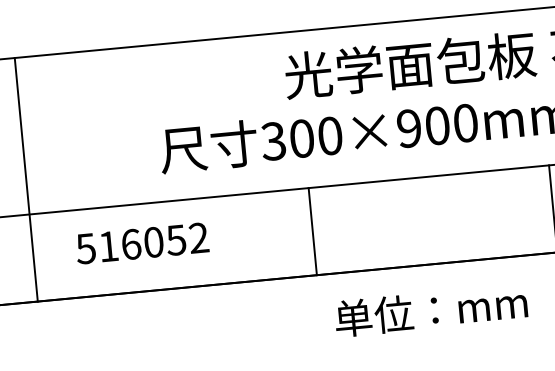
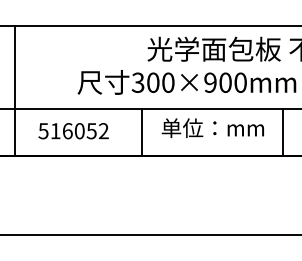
line: (26, 179) -> (15, 90), moved
line: (313, 231) -> (142, 132), moved
text: (142, 244) -> (73, 131), moved
text: (430, 309) -> (212, 127), moved

